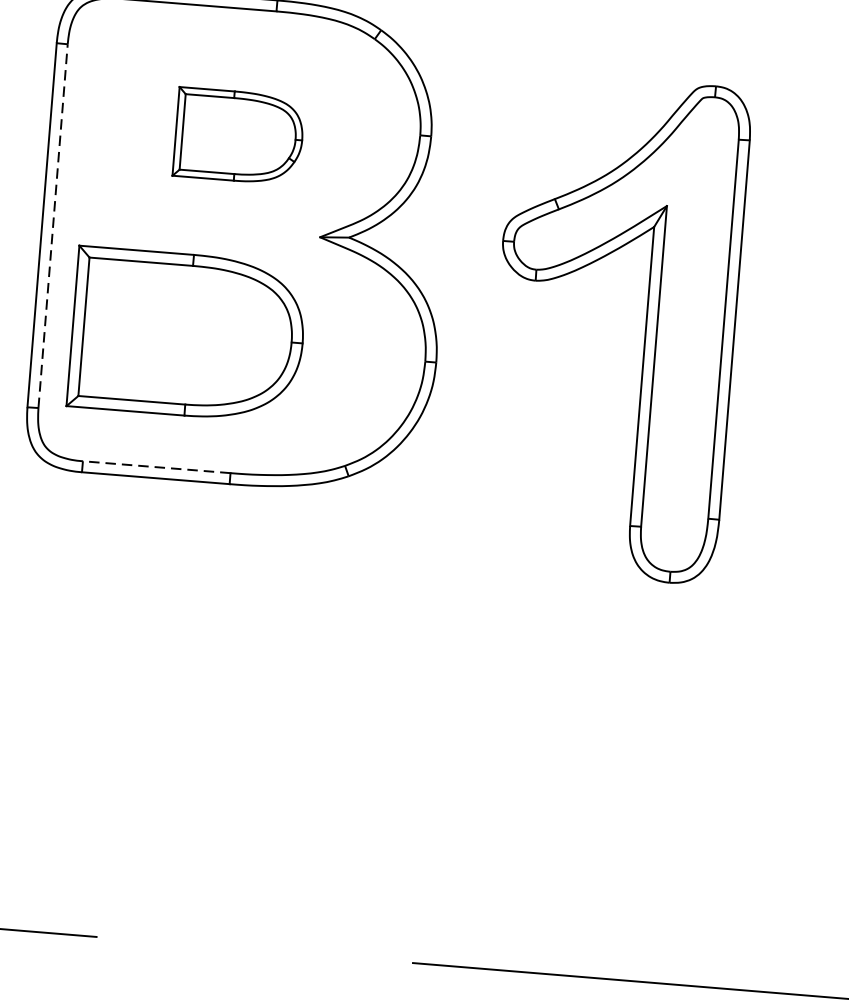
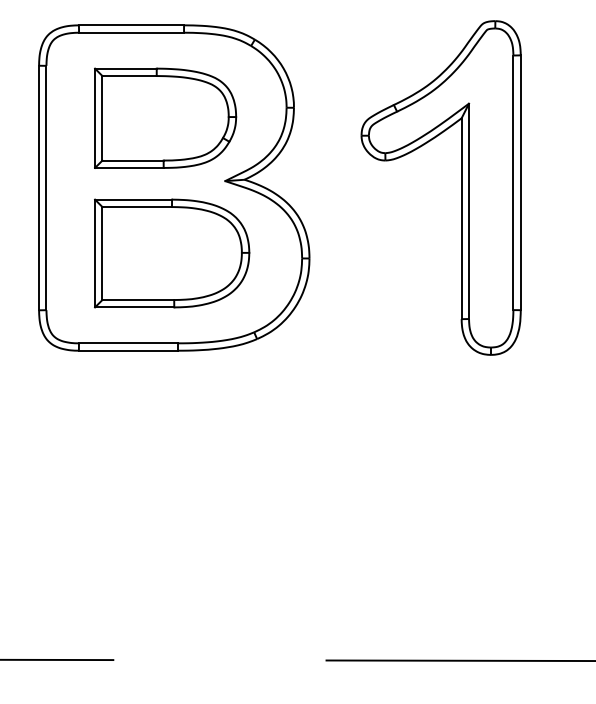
part: (238, 135) -> (165, 117), size x1.67
line: (53, 225) -> (46, 187), dashed -> solid
part: (645, 329) -> (461, 187), moved
part: (188, 335) -> (172, 253), moved
line: (156, 467) -> (128, 343), dashed -> solid

